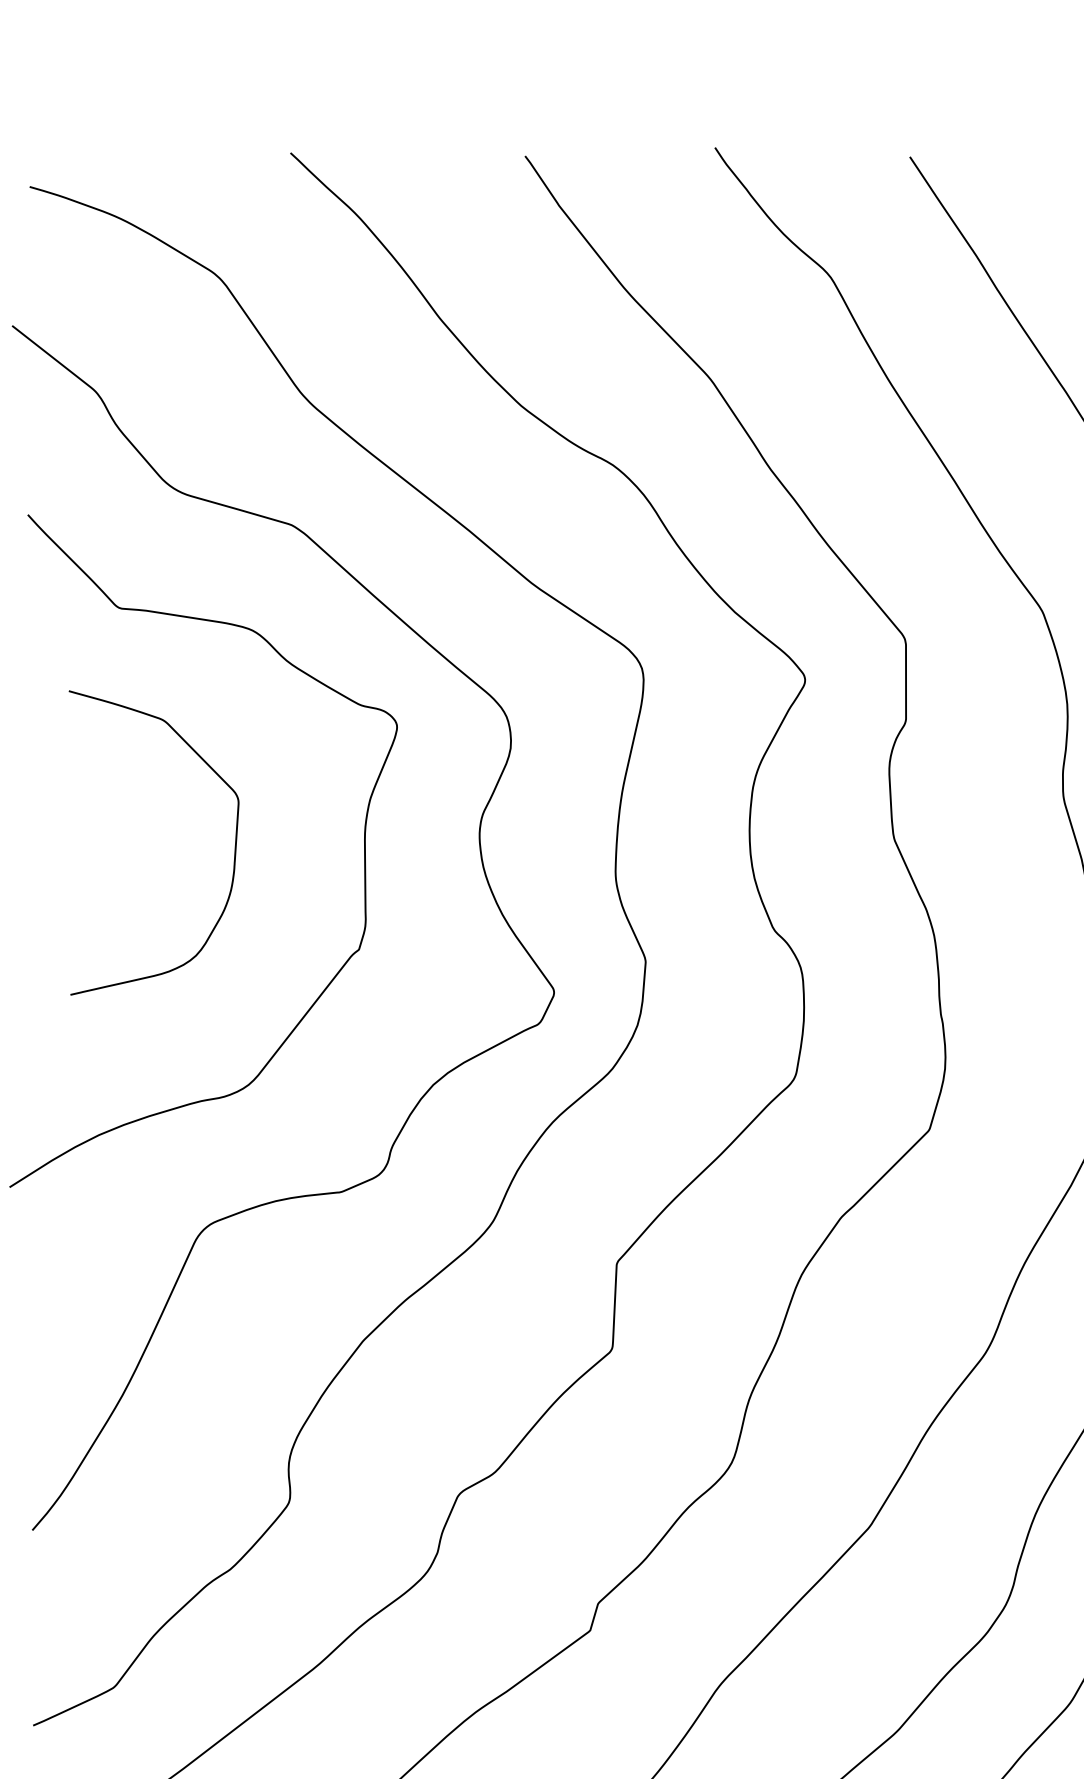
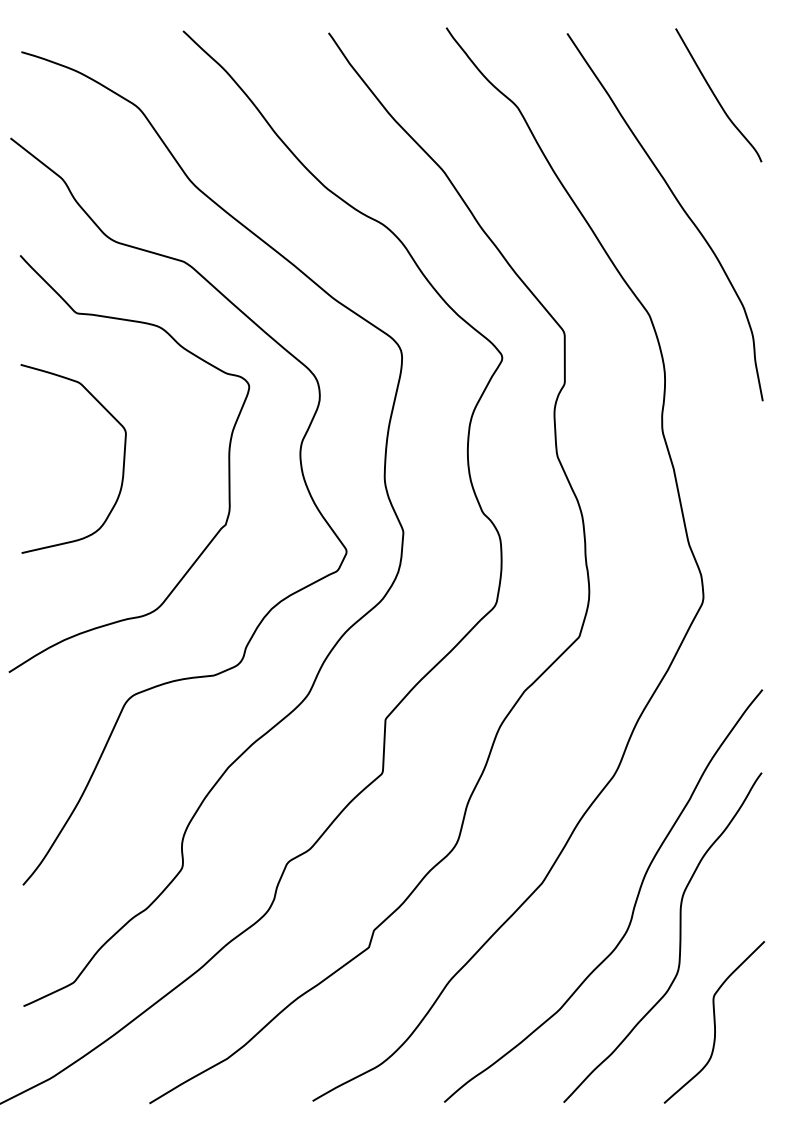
curve: (233, 855) -> (122, 466), moved

